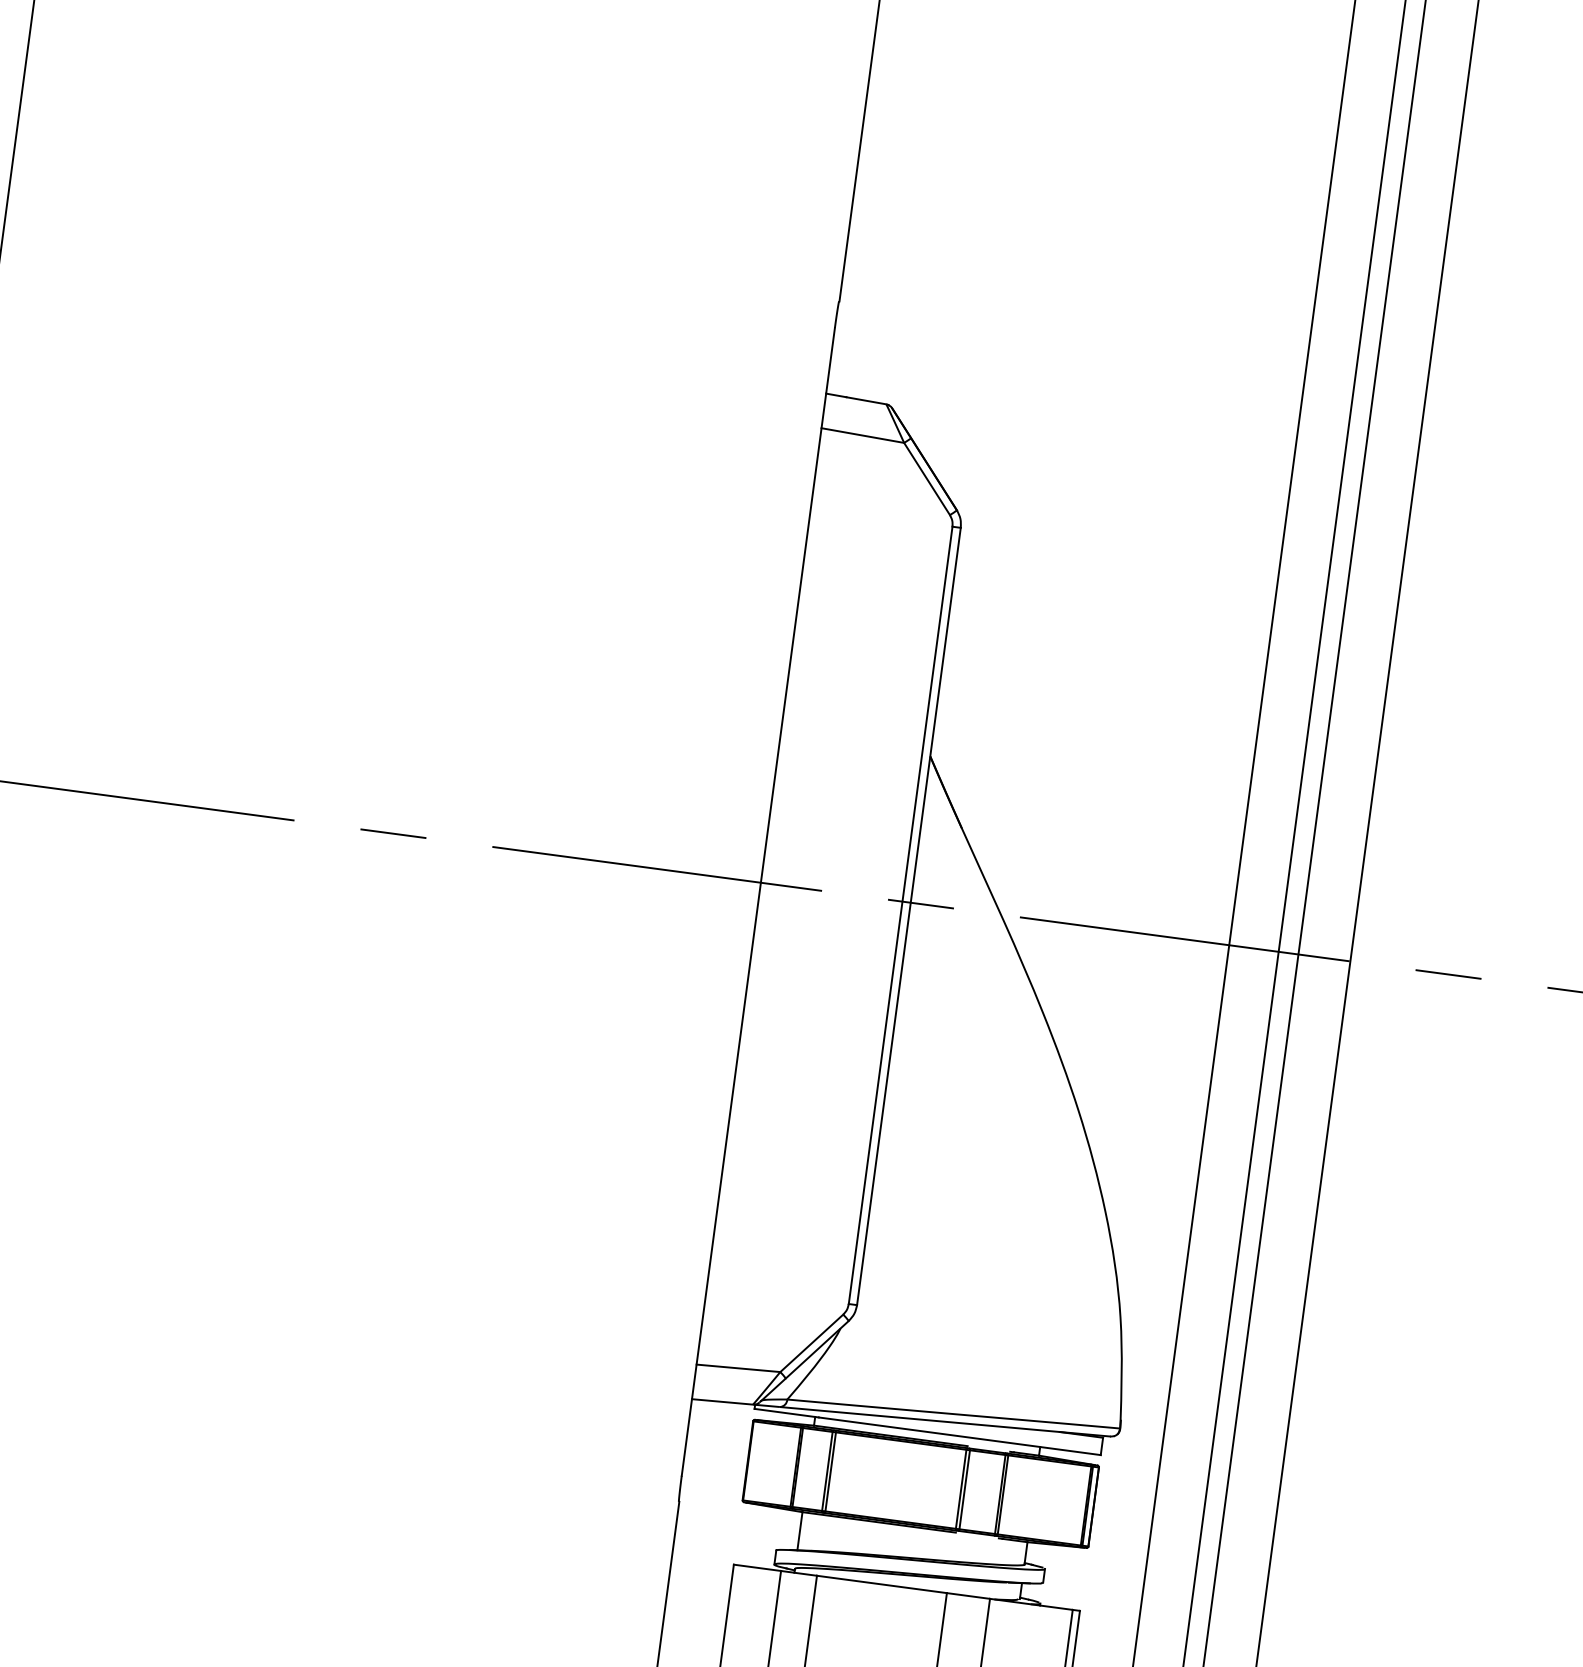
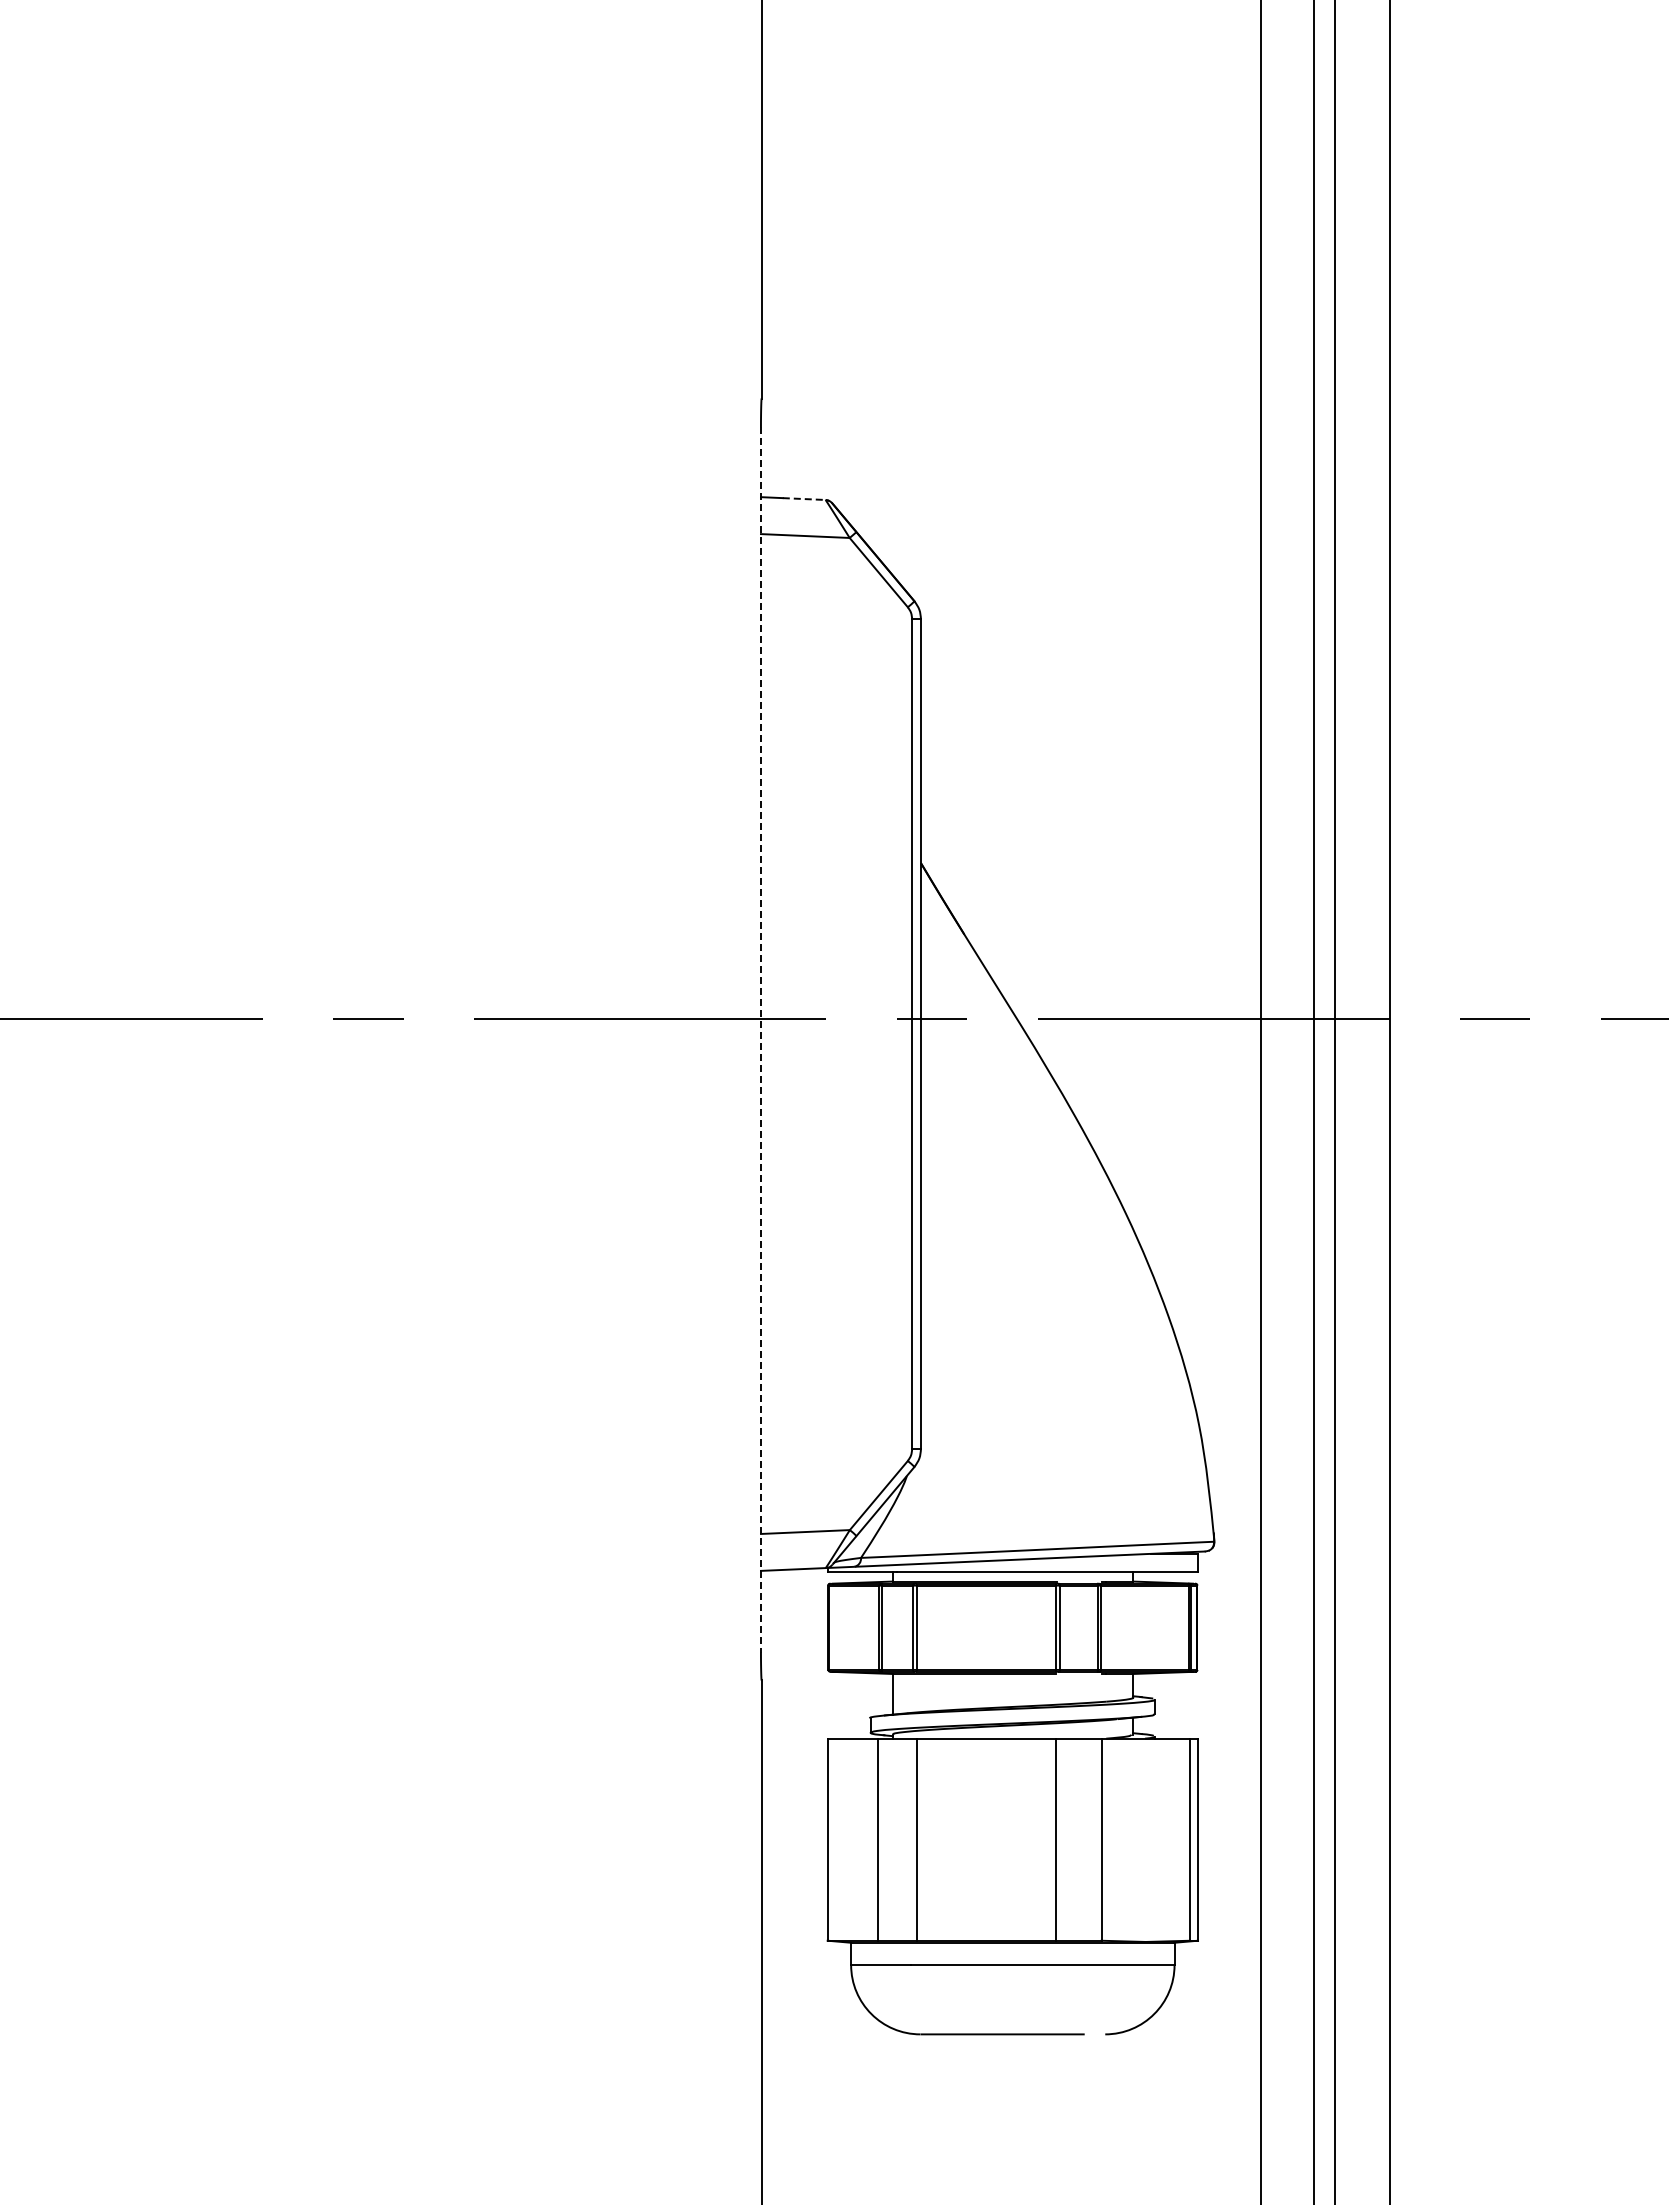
line: (866, 401) -> (804, 499), solid -> dashed
line: (757, 901) -> (760, 1039), solid -> dashed

